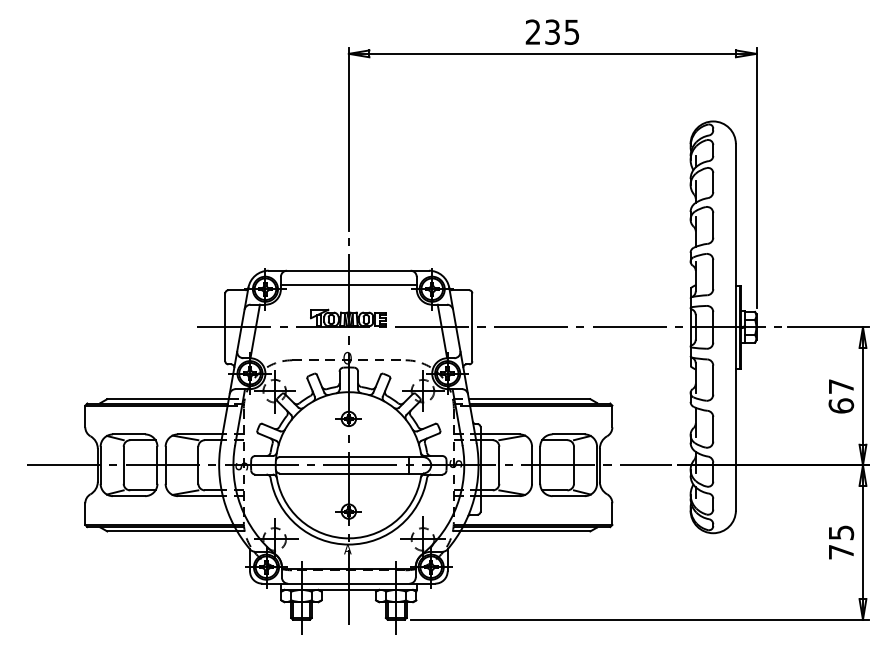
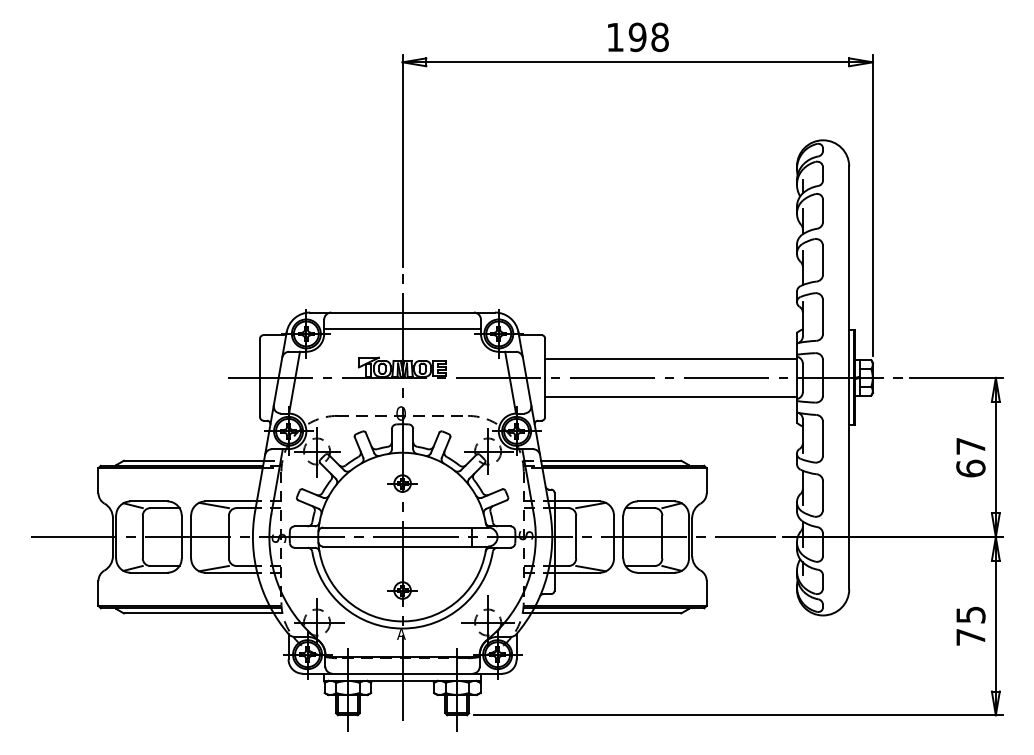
text: (552, 32) -> (637, 37), 235 -> 198
line: (581, 310) -> (670, 358), added
line: (581, 343) -> (670, 396), added

